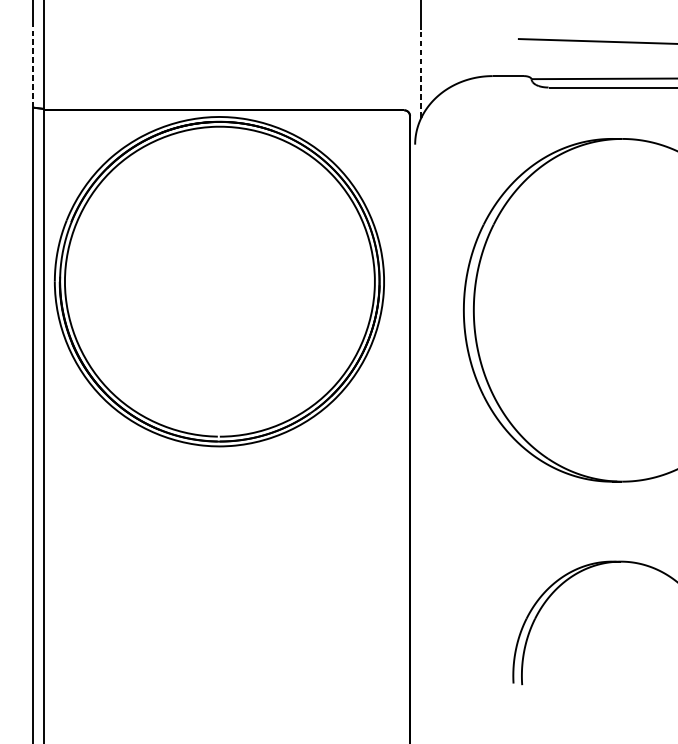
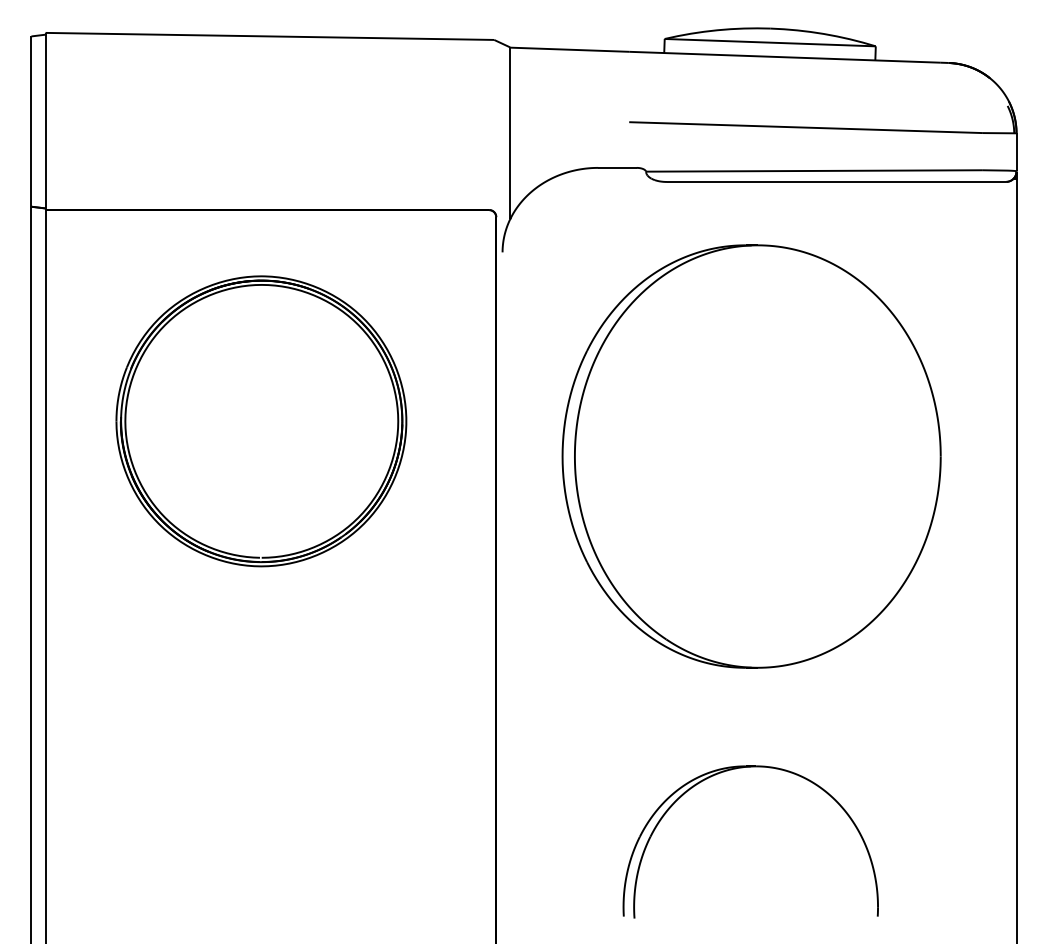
line: (32, 66) -> (31, 155), dashed -> solid
line: (421, 73) -> (510, 164), dashed -> solid
part: (219, 281) -> (261, 421), size x0.71

